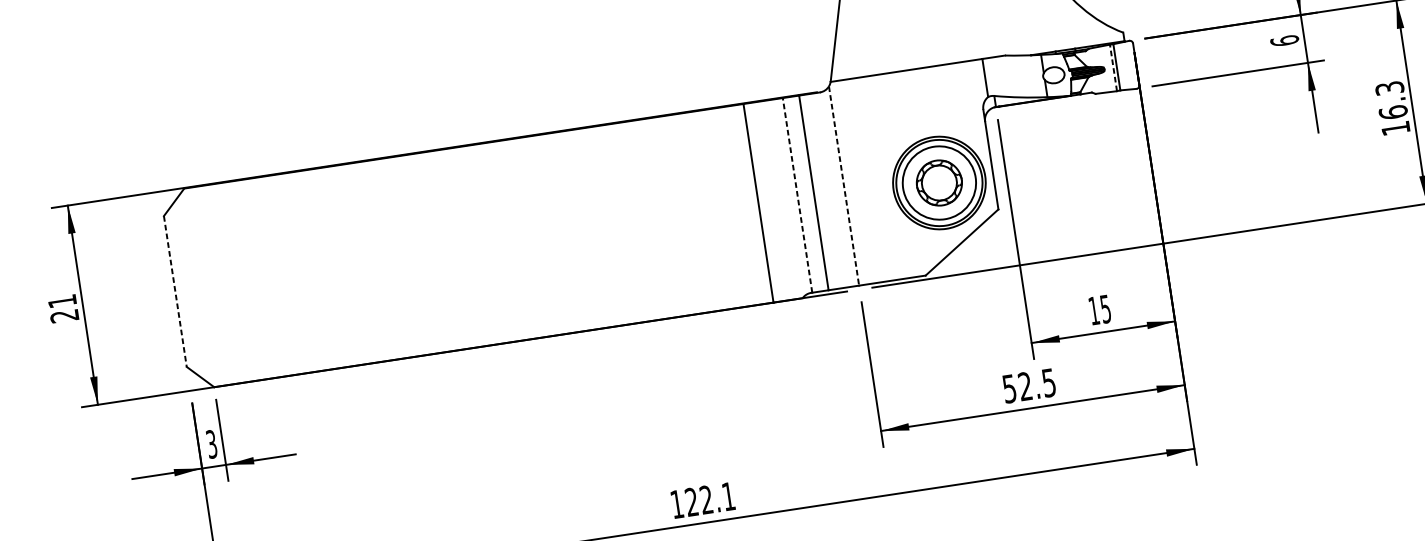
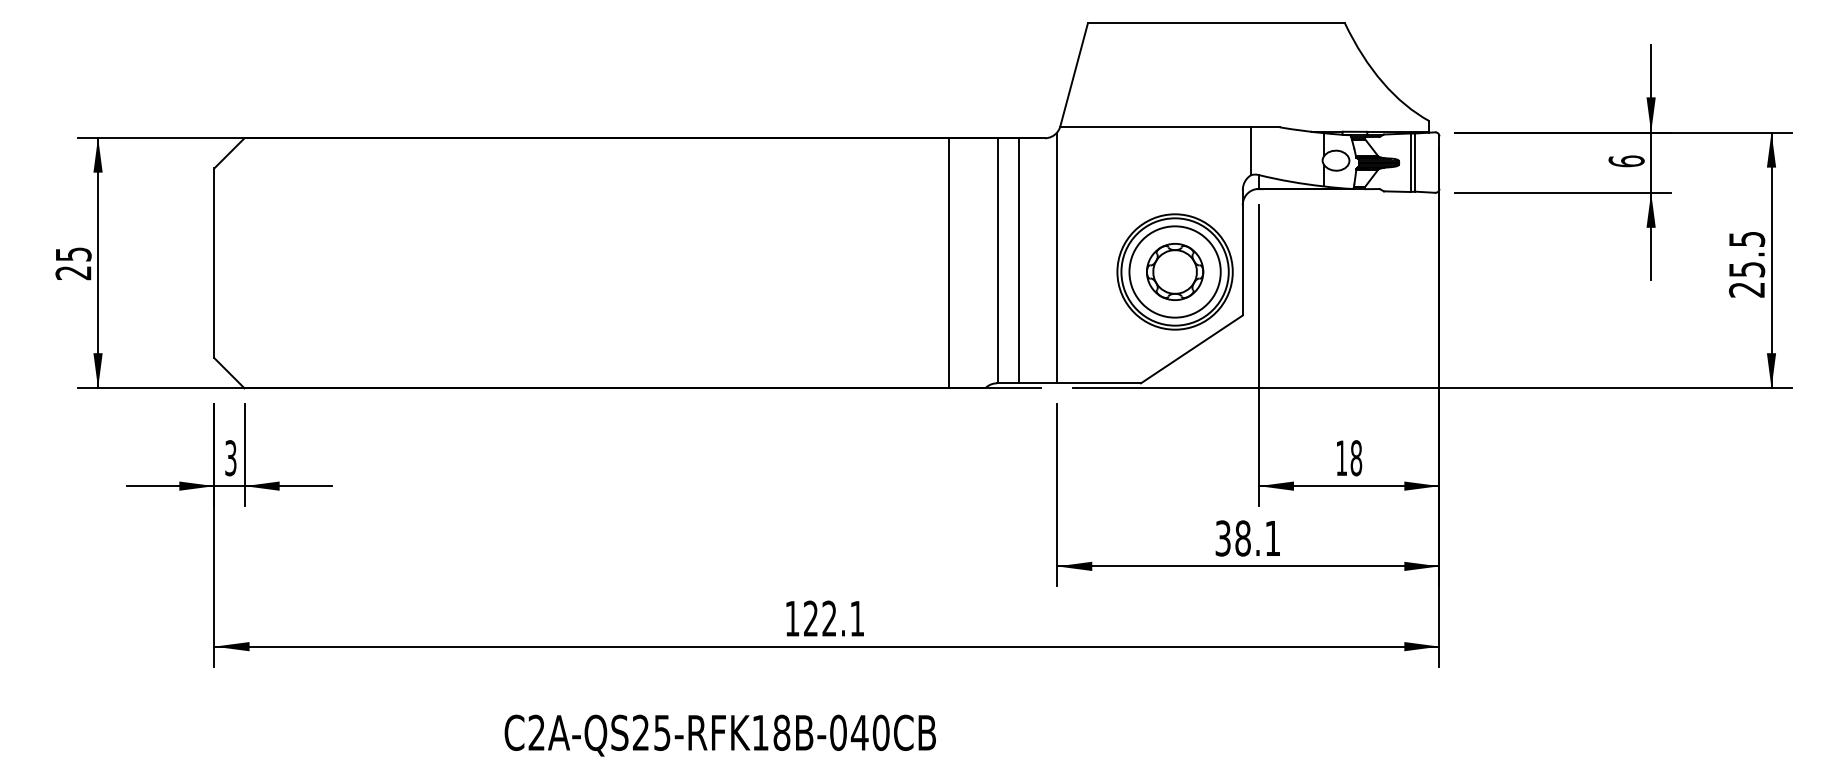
line: (1113, 67) -> (1410, 162), dashed -> solid
text: (1392, 108) -> (1746, 264), 16.3 -> 25.5
line: (844, 186) -> (1057, 258), dashed -> solid
line: (797, 195) -> (998, 260), dashed -> solid
line: (175, 291) -> (214, 263), dashed -> solid
text: (62, 301) -> (73, 254), 21 -> 25
text: (1105, 309) -> (1356, 458), 15 -> 18
text: (1029, 385) -> (1248, 538), 52.5 -> 38.1

